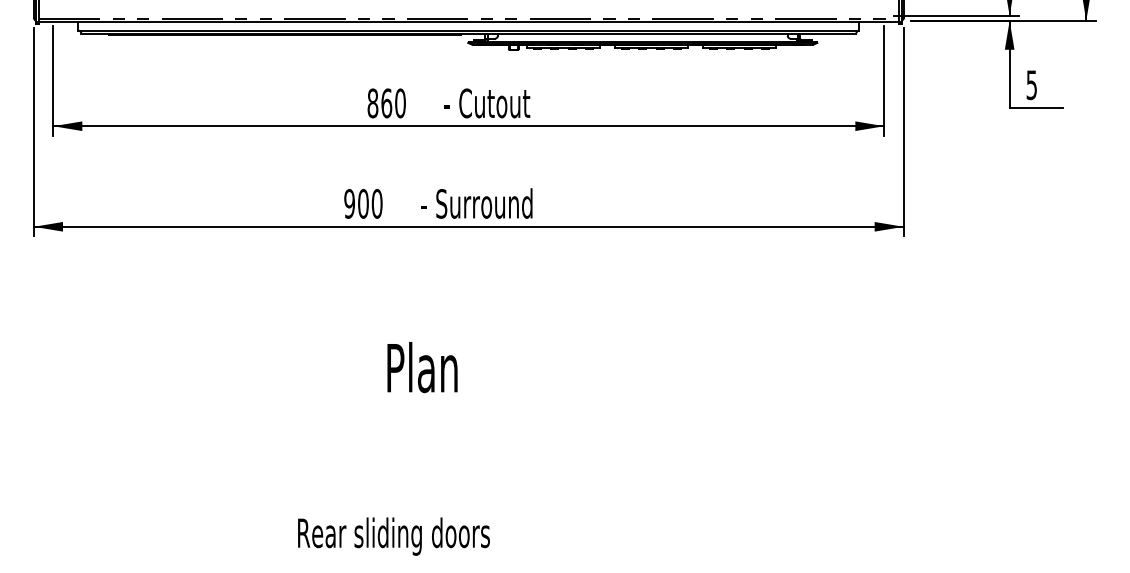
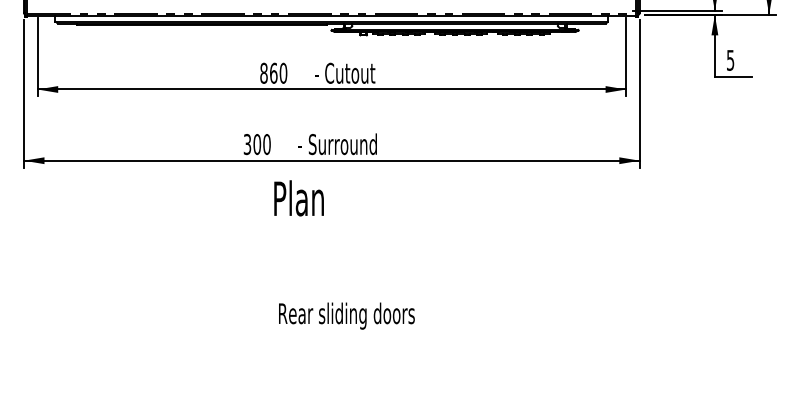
text: (349, 203) -> (247, 144), 900 -> 300
text: (421, 367) -> (298, 198), moved
text: (393, 535) -> (346, 315), moved

